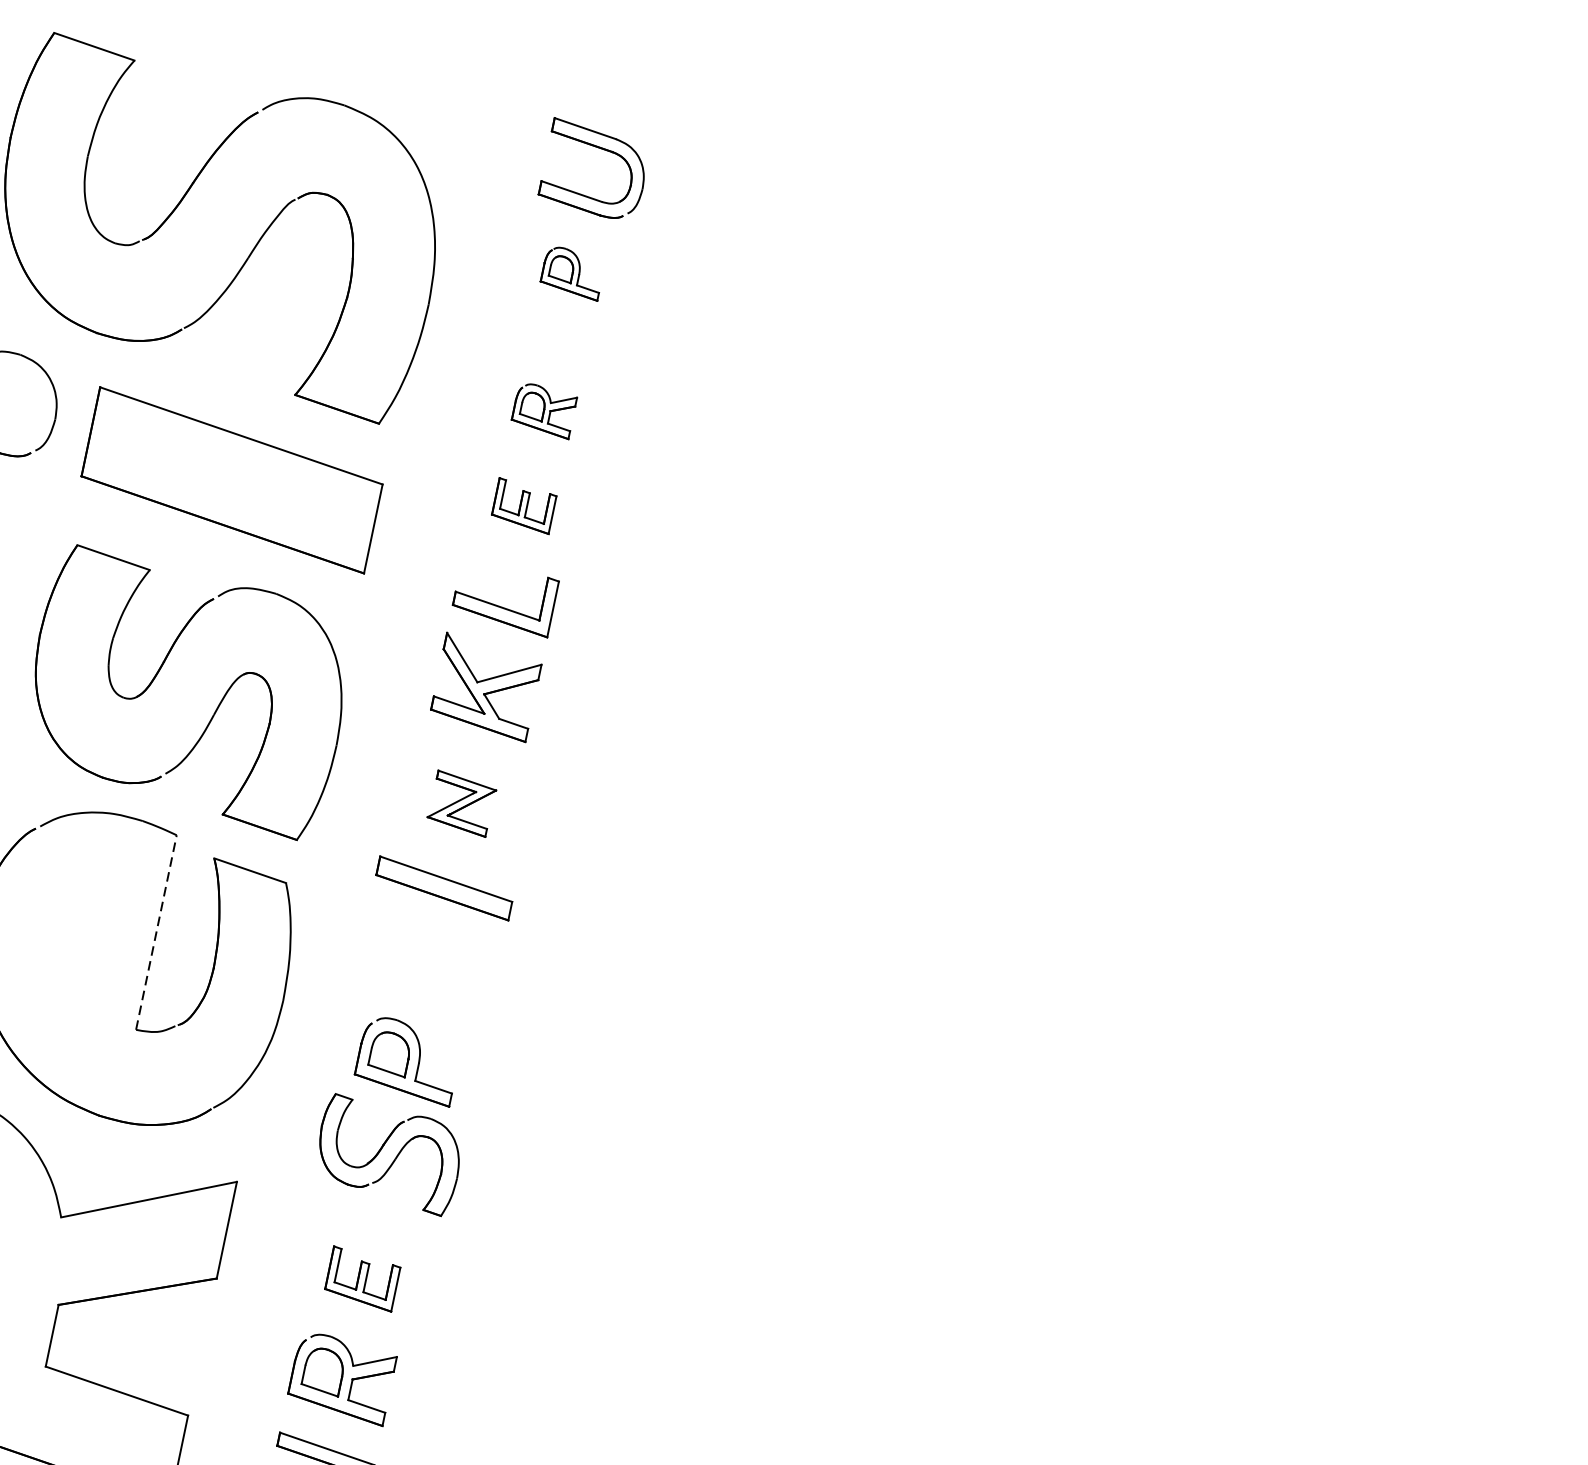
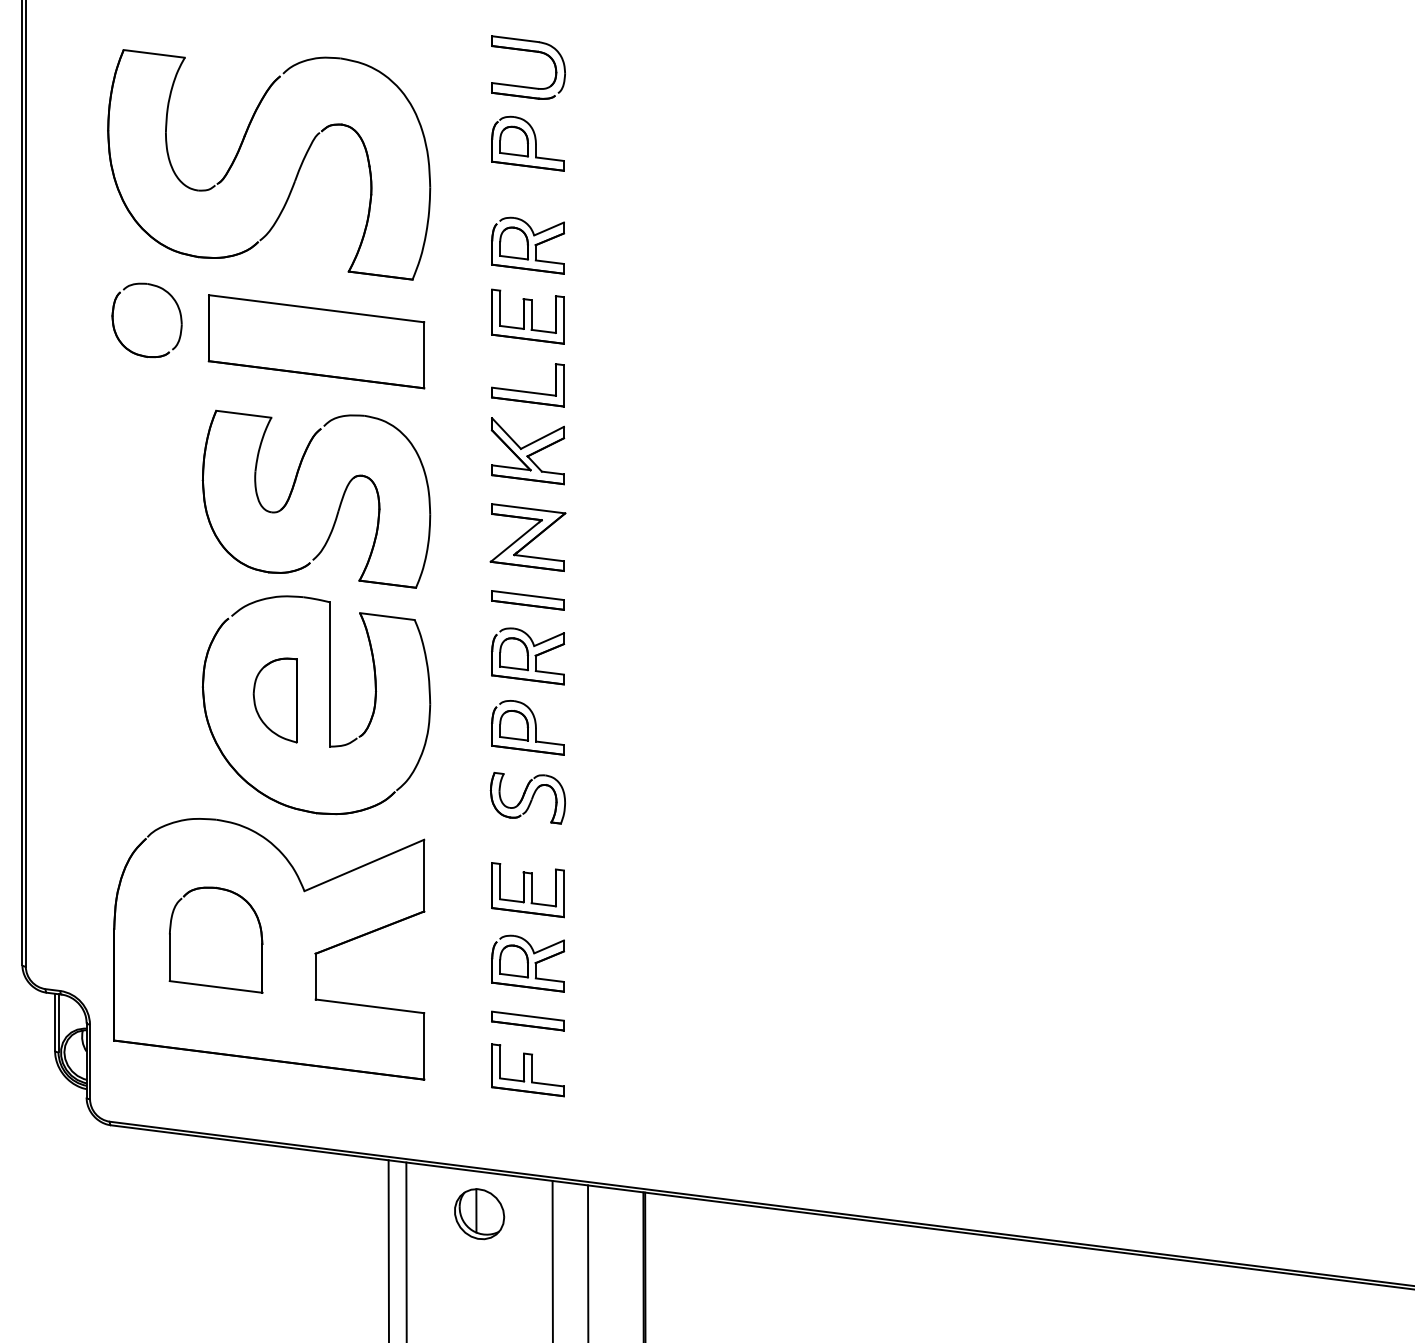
part: (572, 272) -> (527, 143), size x1.67
part: (543, 410) -> (527, 245), size x1.67
part: (523, 505) -> (527, 316), size x1.67
part: (461, 803) -> (527, 537), size x1.67
part: (443, 888) -> (527, 600), size x0.71
line: (156, 931) -> (329, 673), dashed -> solid
part: (74, 952) -> (274, 700), added
part: (429, 964) -> (528, 656), added
part: (387, 1155) -> (527, 798), size x0.71
part: (361, 1279) -> (527, 890), size x1.43

